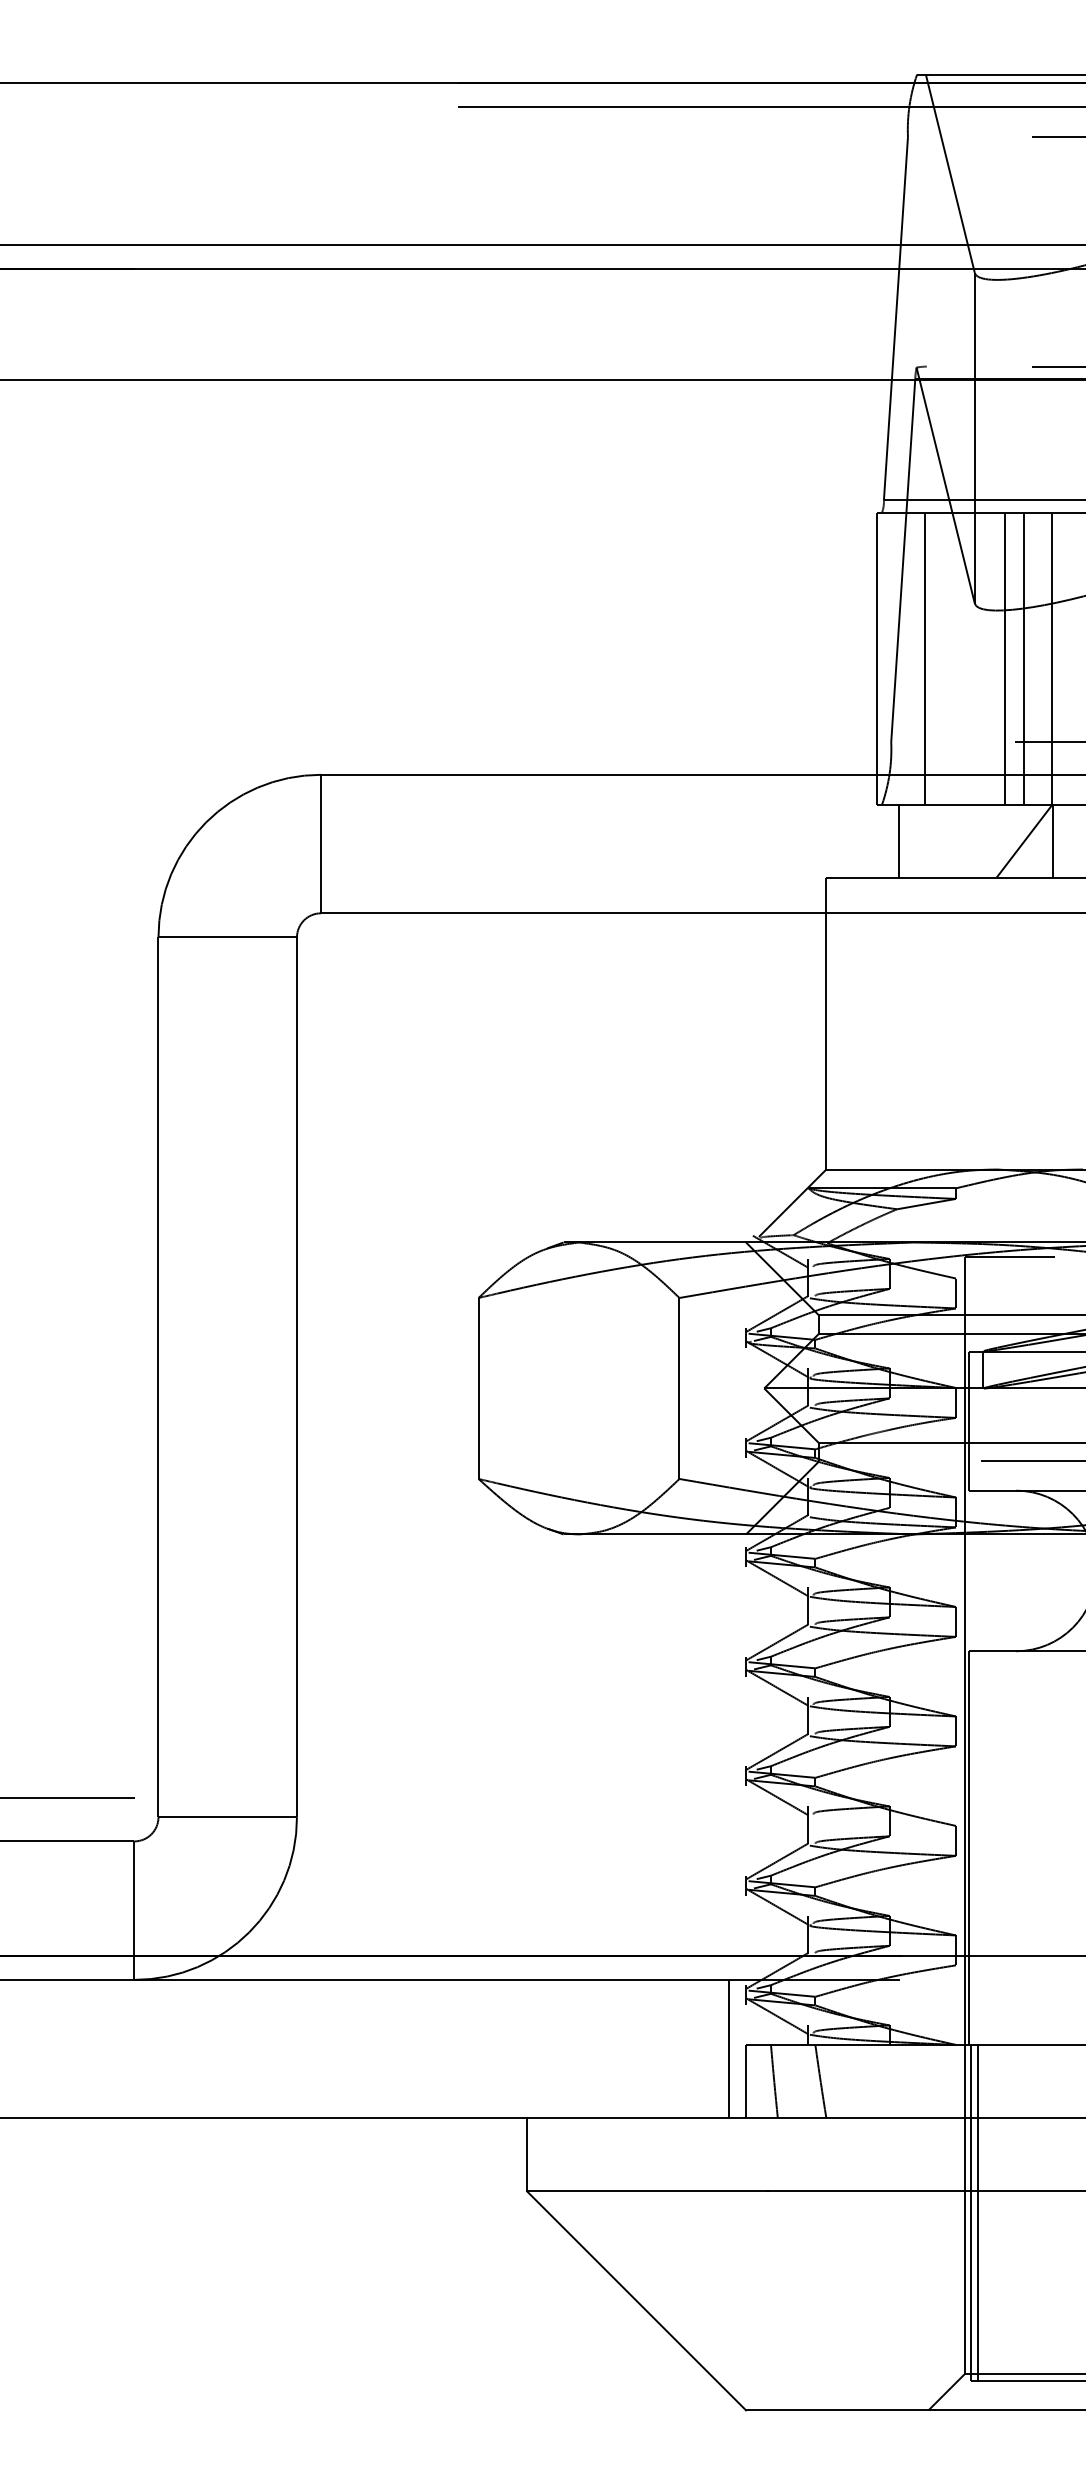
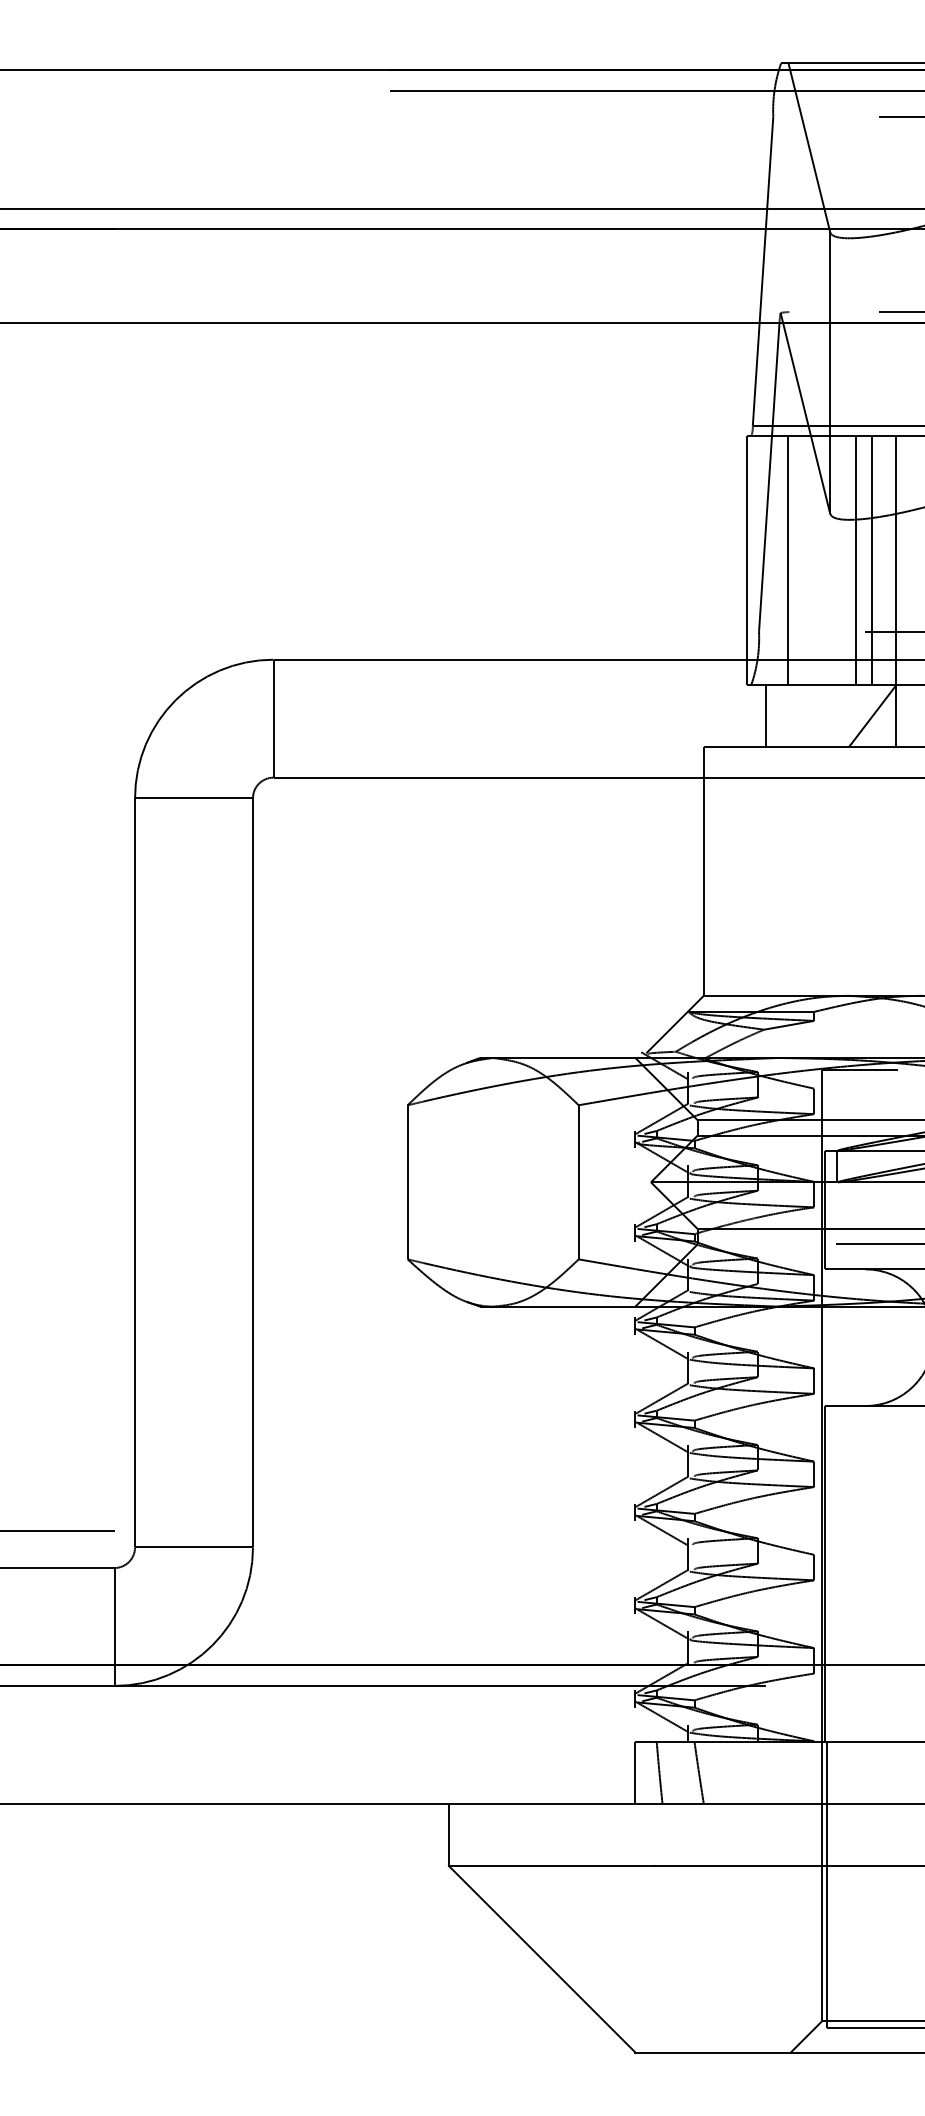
line: (728, 2048) -> (620, 1744), removed
line: (978, 2213) -> (833, 1884), removed

